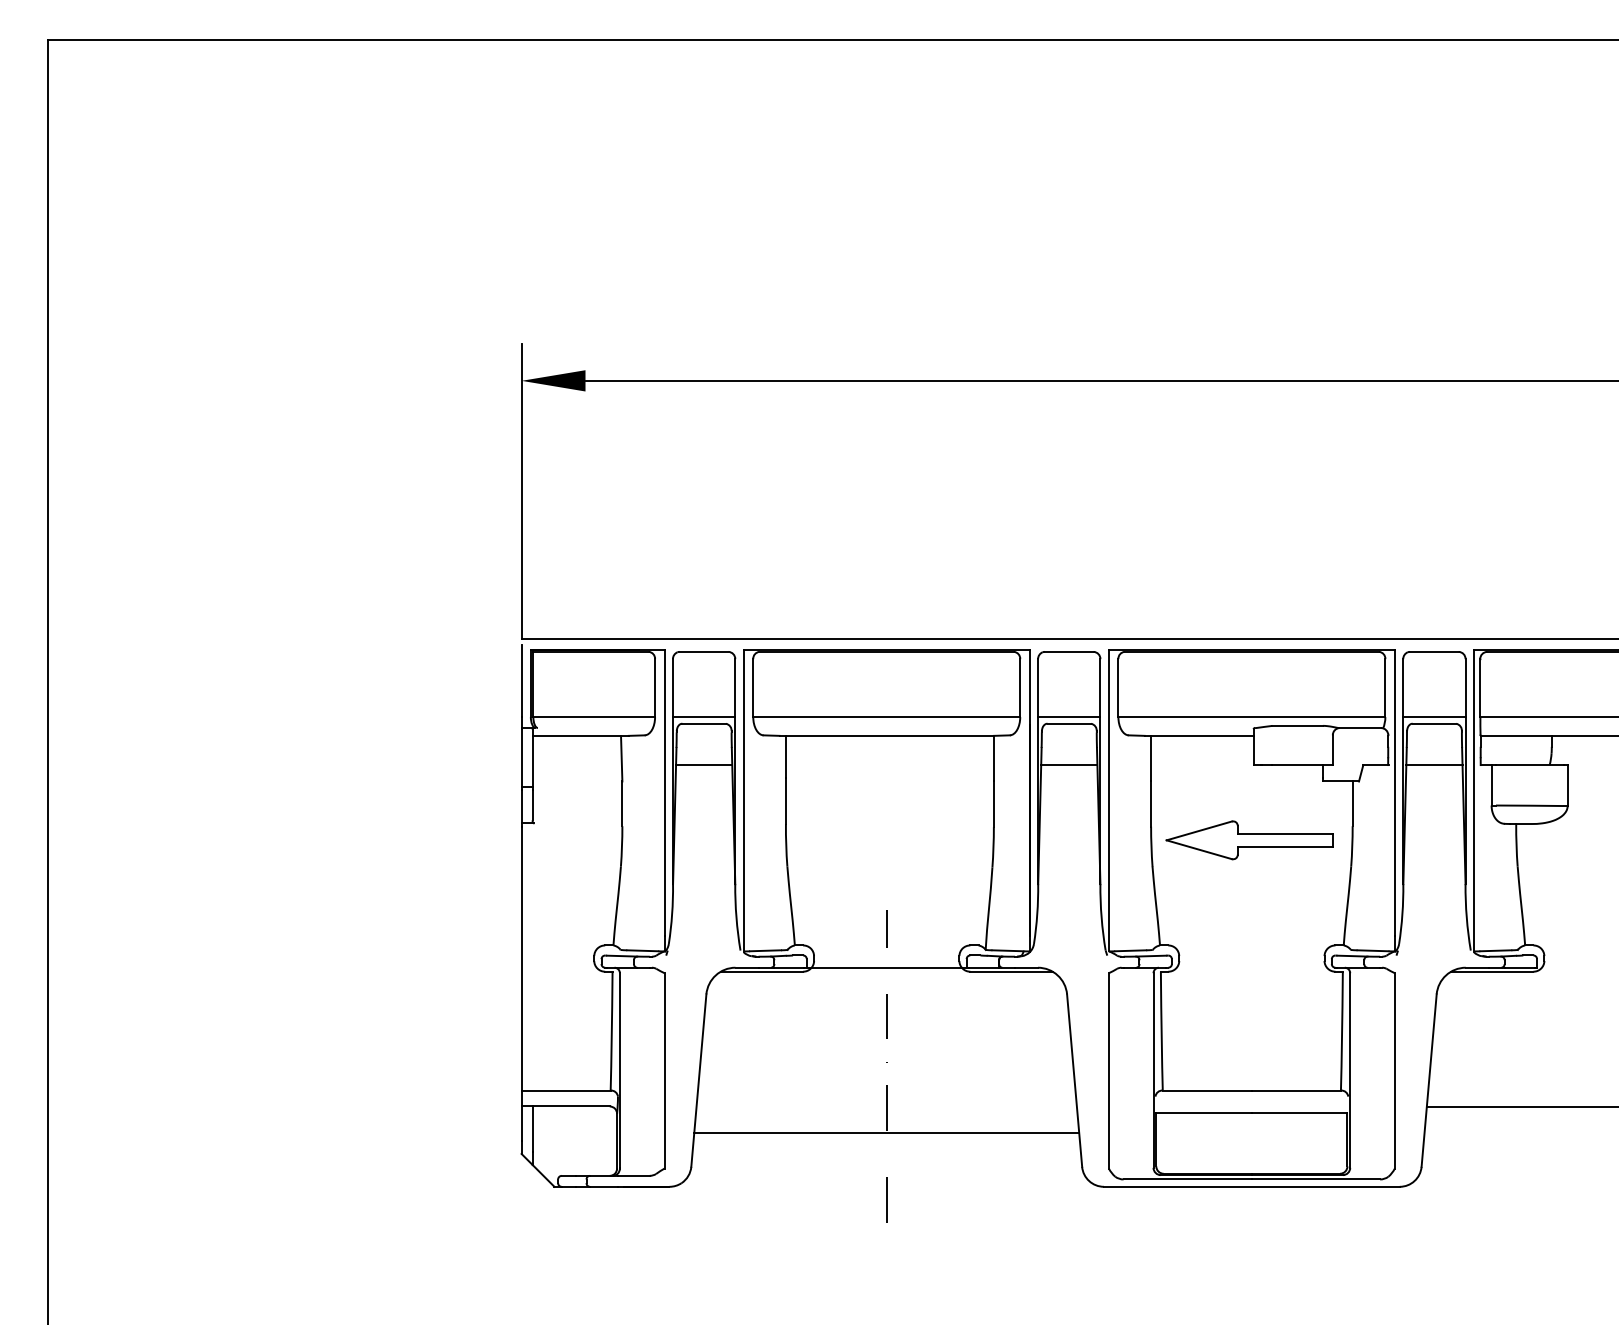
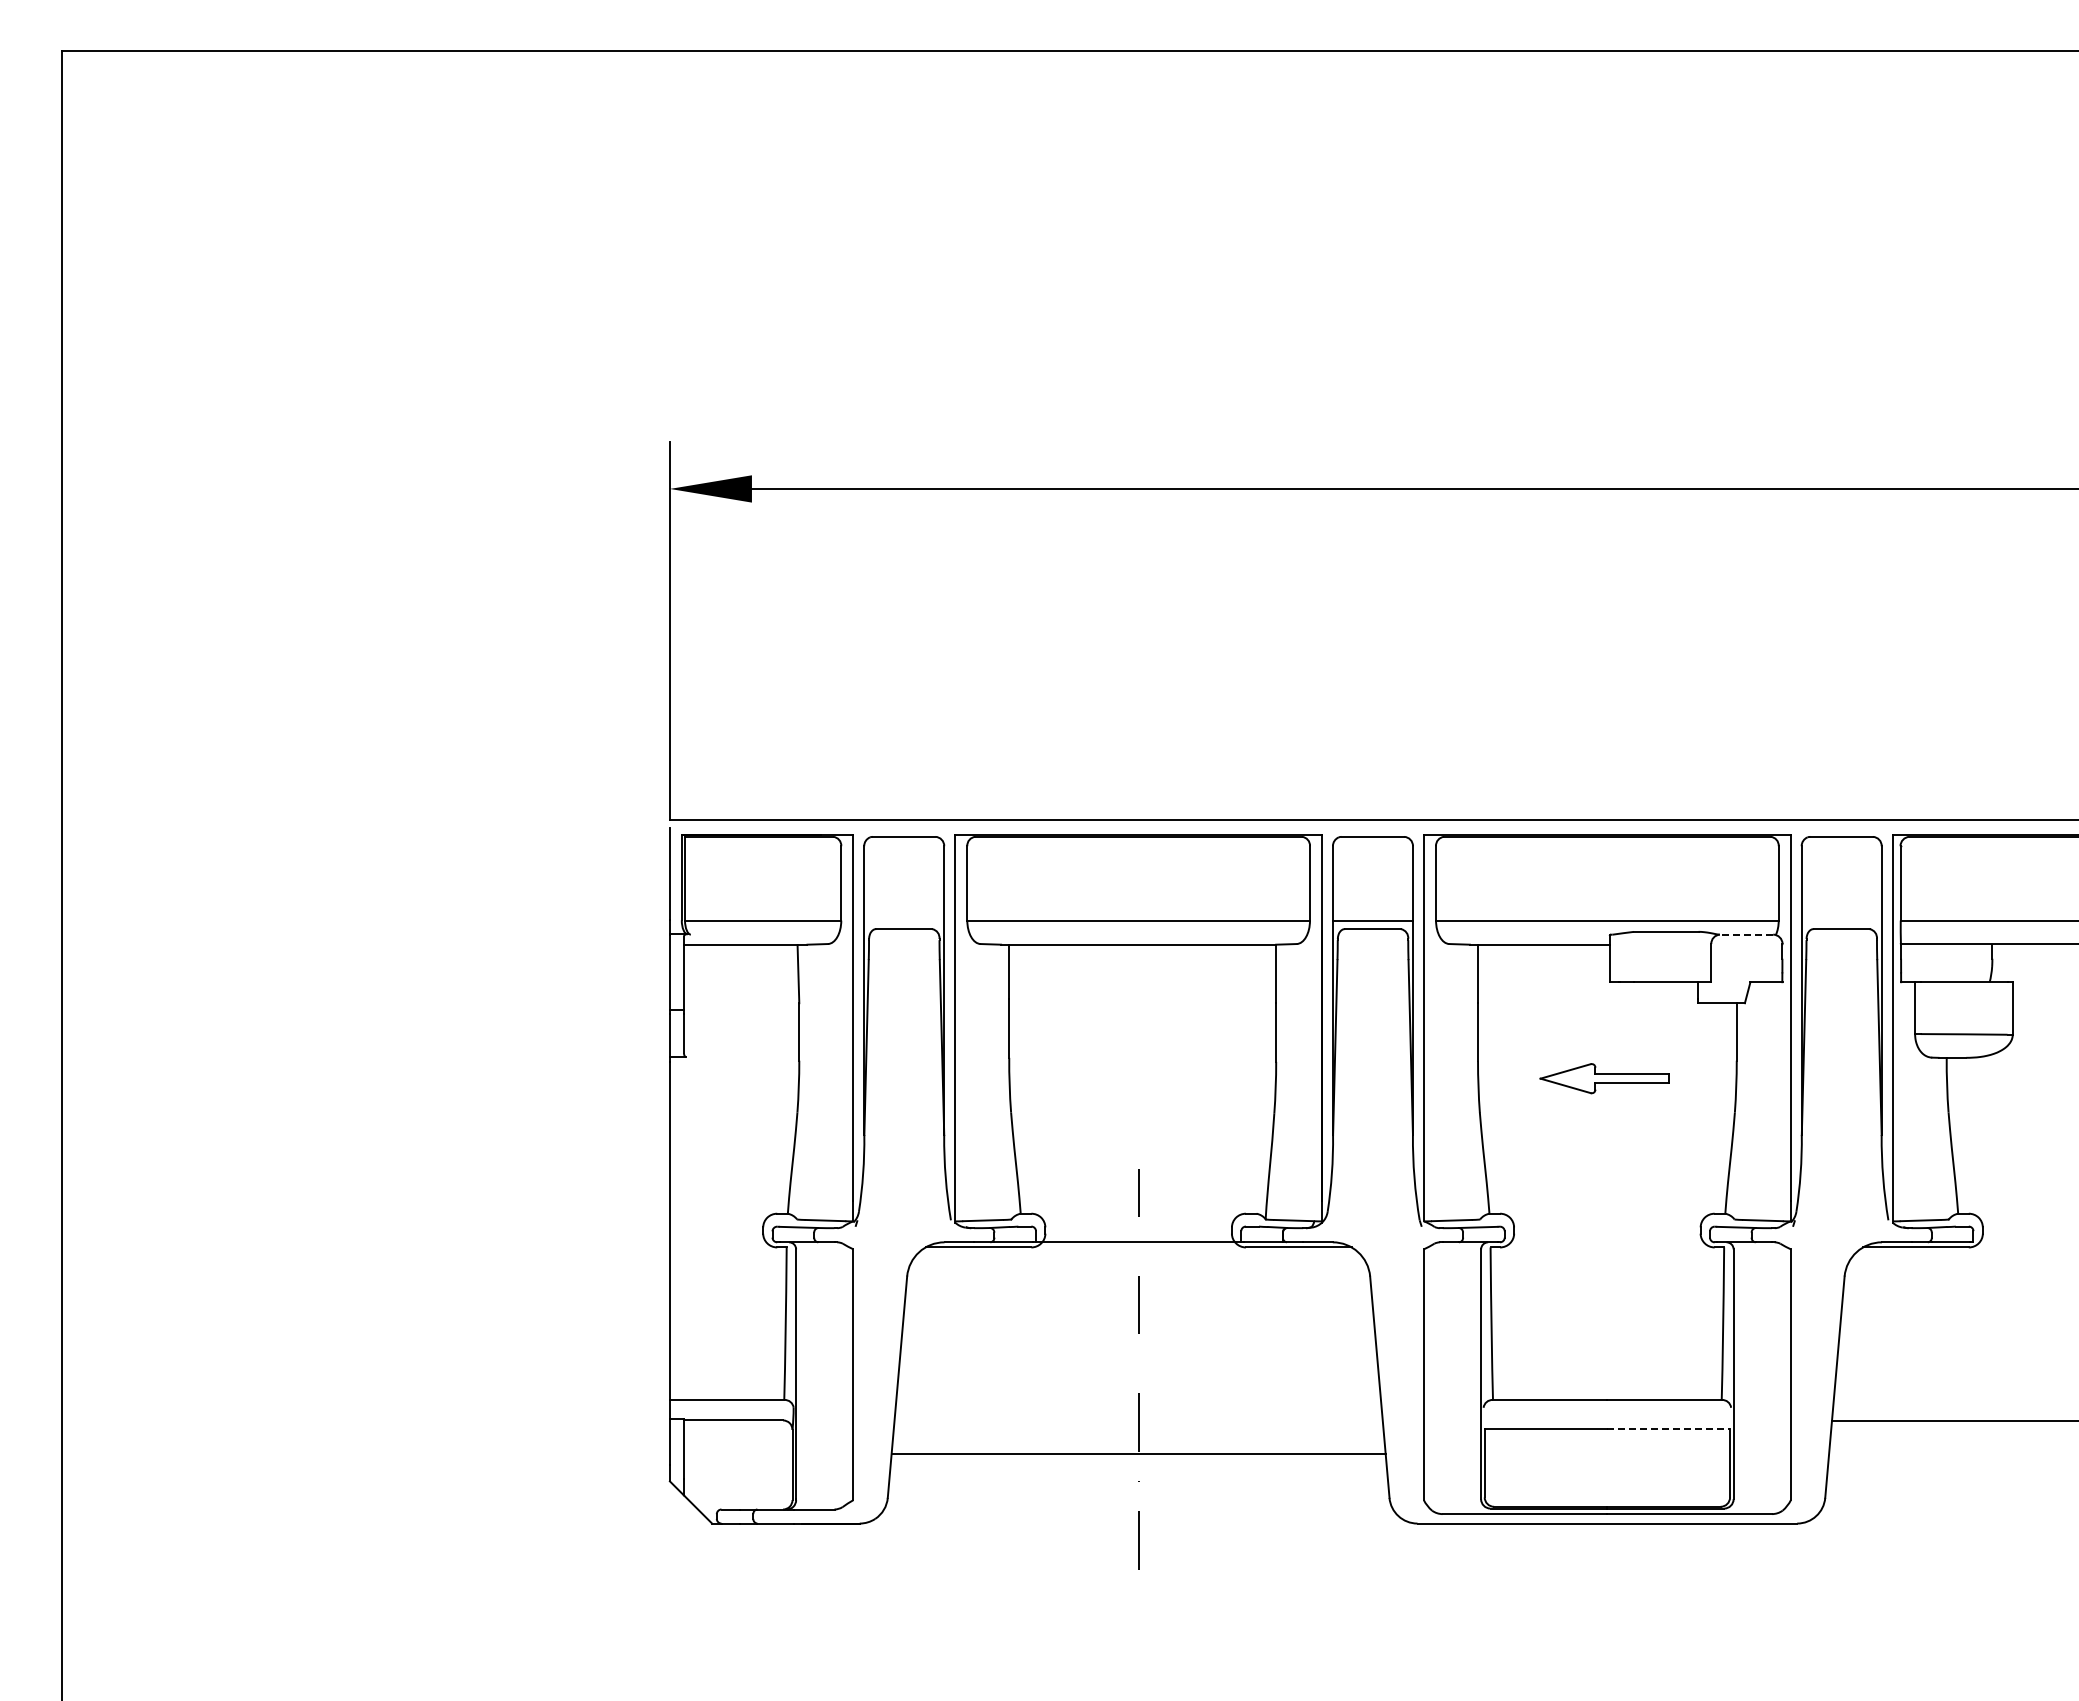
line: (704, 717) -> (904, 920), removed
line: (1434, 717) -> (1841, 920), removed
line: (1360, 727) -> (1746, 934), solid -> dashed
line: (704, 765) -> (904, 982), removed
line: (1068, 765) -> (1372, 982), removed
line: (1434, 765) -> (1841, 982), removed
part: (1249, 840) -> (1604, 1078), size x0.6
line: (1300, 1112) -> (1669, 1428), solid -> dashed

